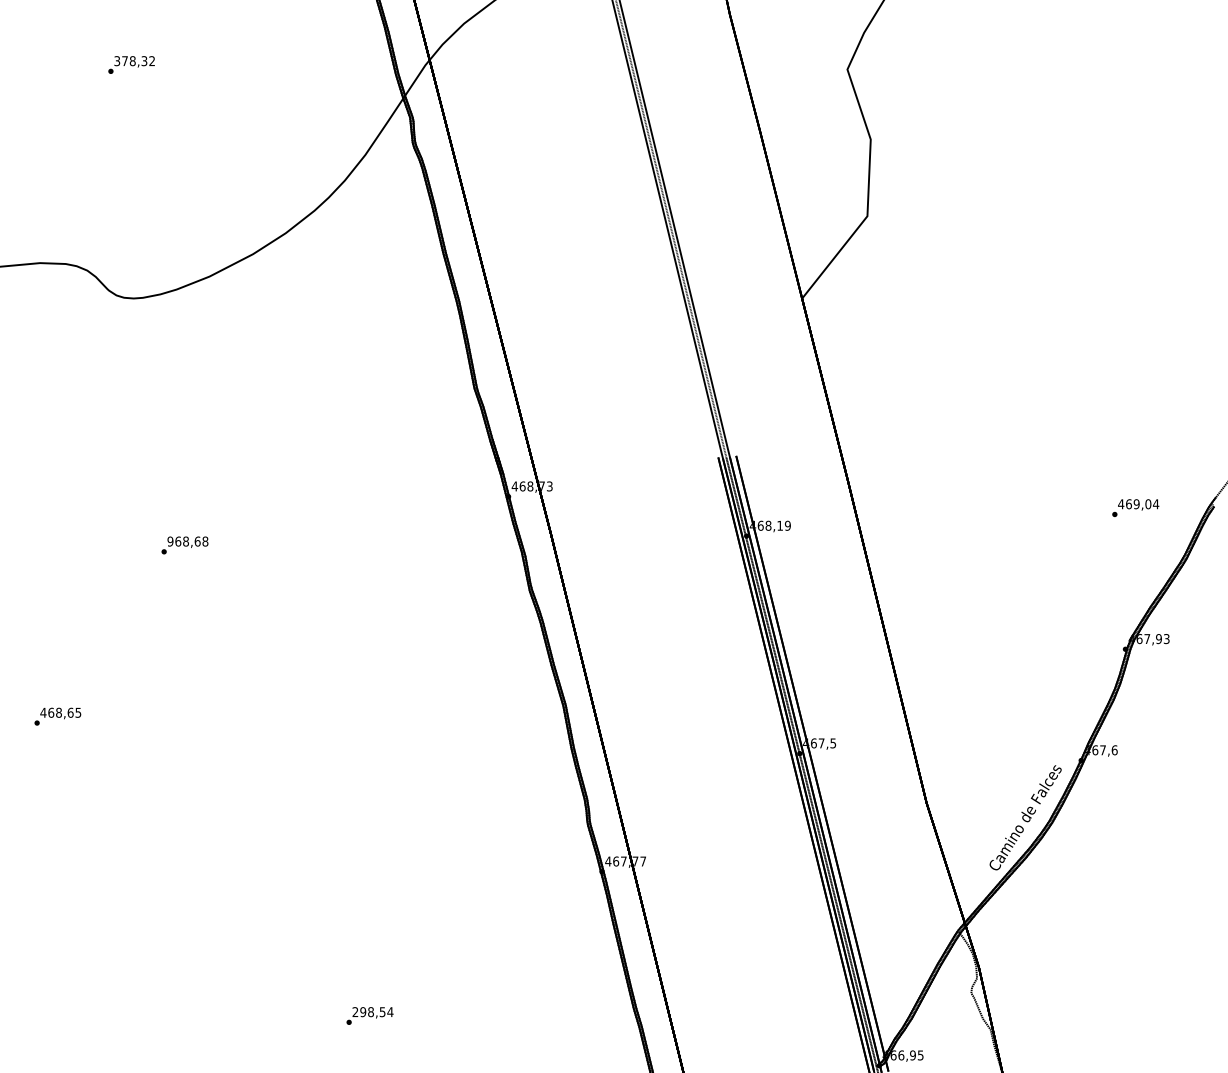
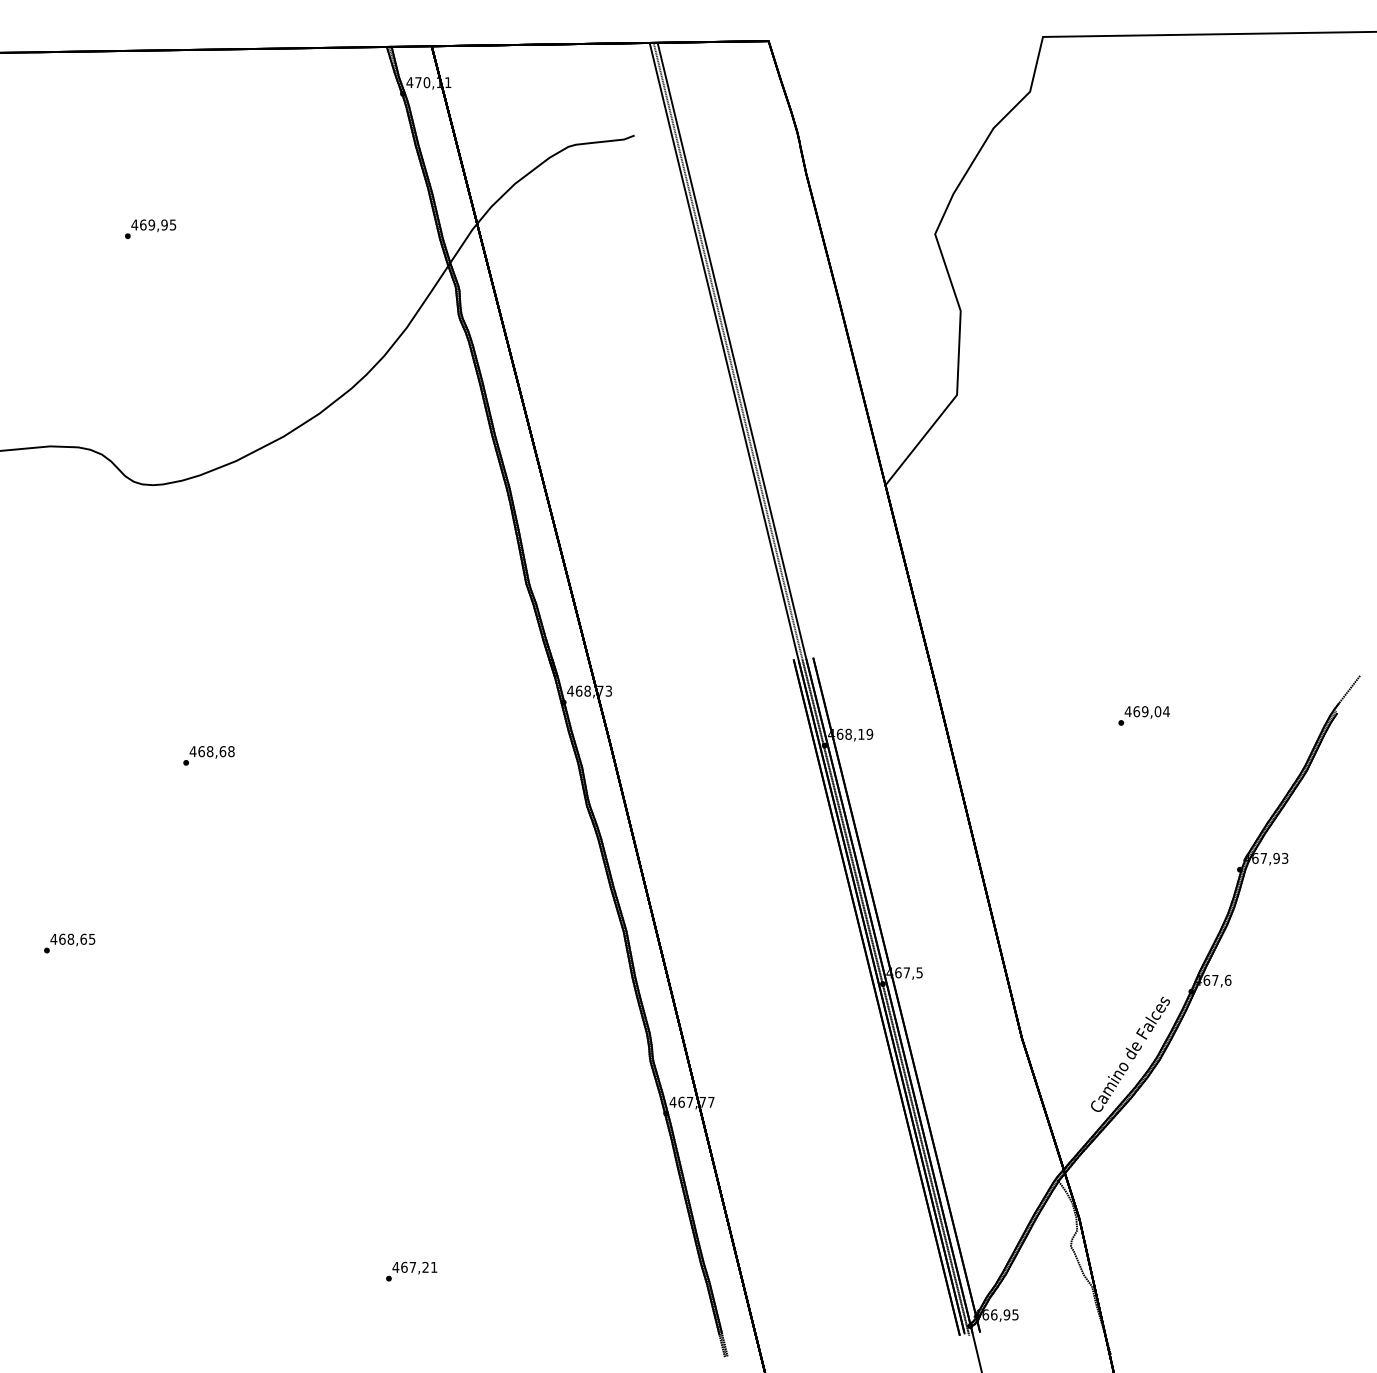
text: (134, 60) -> (153, 224), 378,32 -> 469,95
text: (1135, 507) -> (1143, 715), moved
text: (169, 541) -> (192, 751), 968,68 -> 468,68
text: (372, 1011) -> (414, 1266), 298,54 -> 467,21

